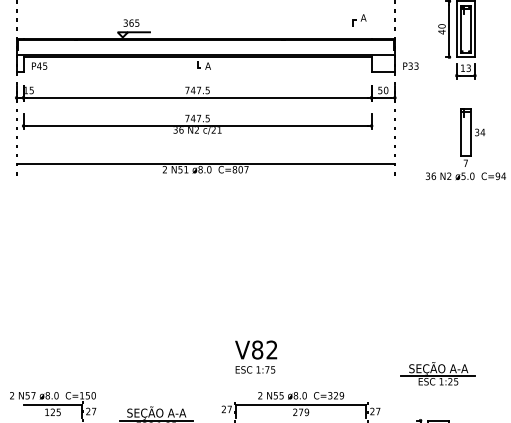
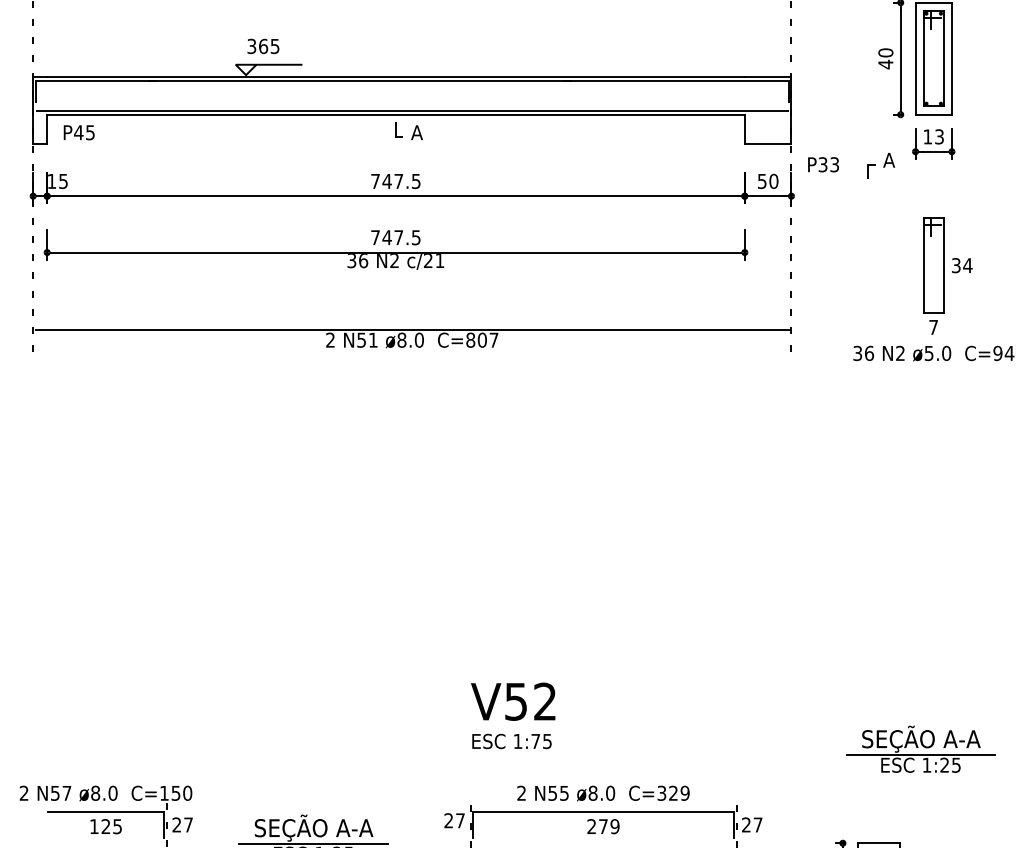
part: (359, 20) -> (880, 165), moved
text: (410, 65) -> (822, 163), moved
text: (257, 349) -> (516, 700), V82 -> V52
part: (437, 373) -> (918, 748), moved

